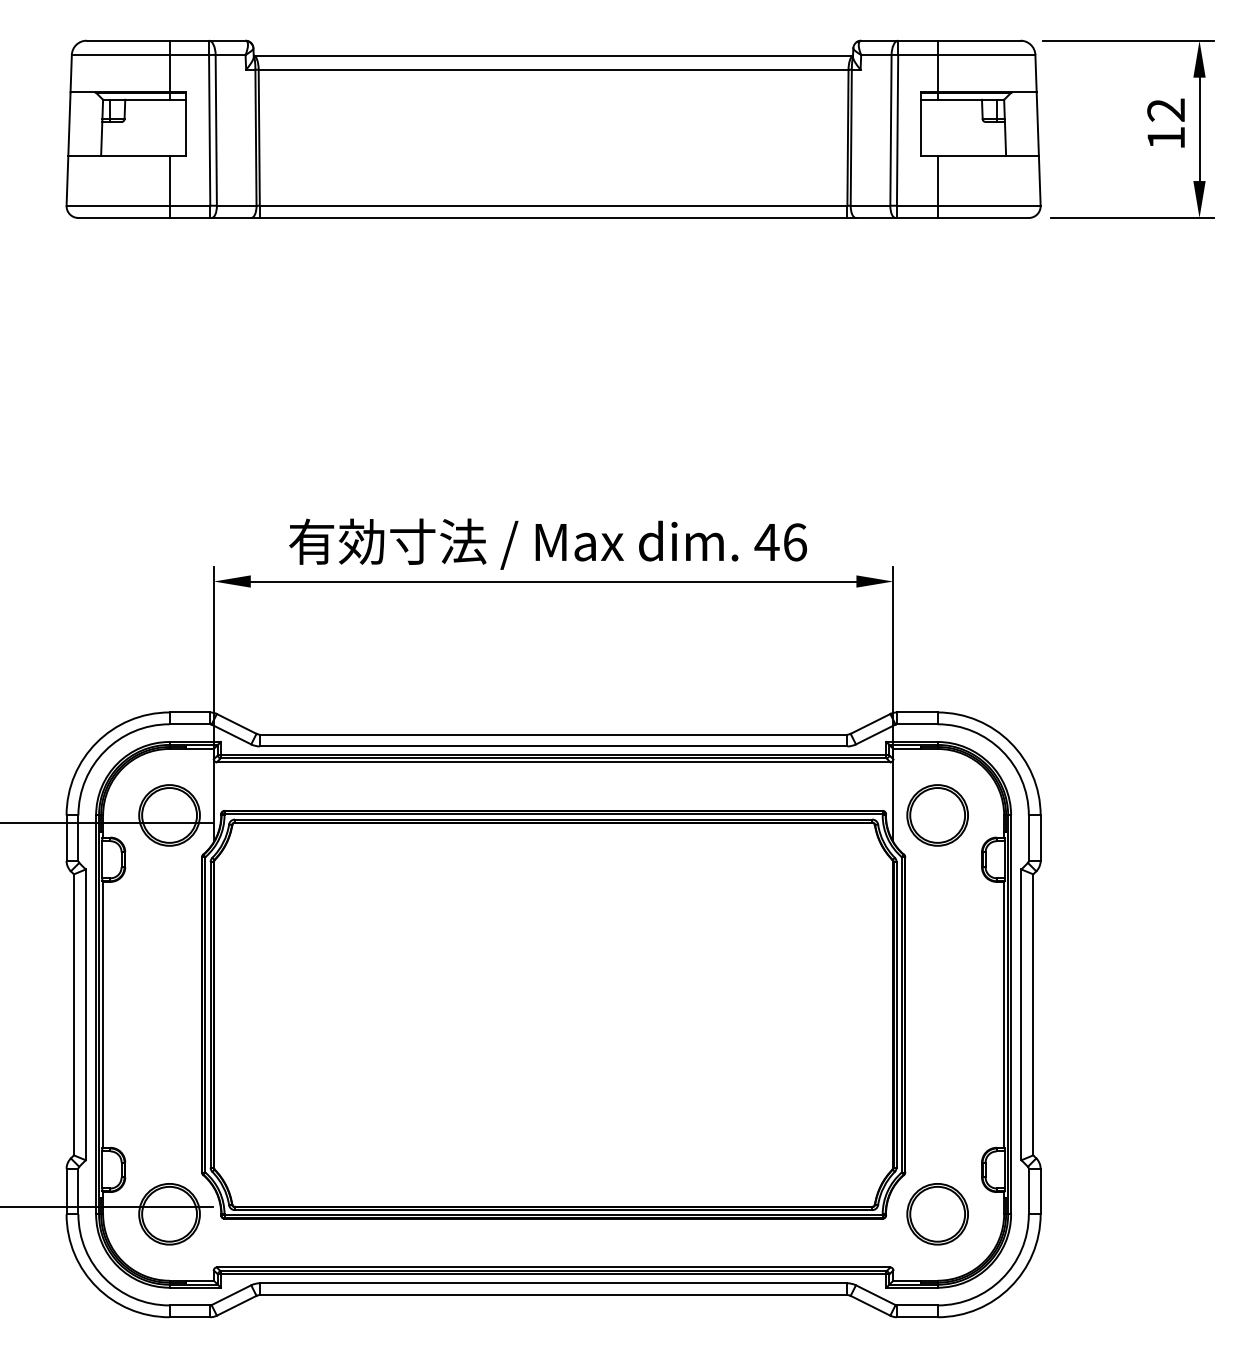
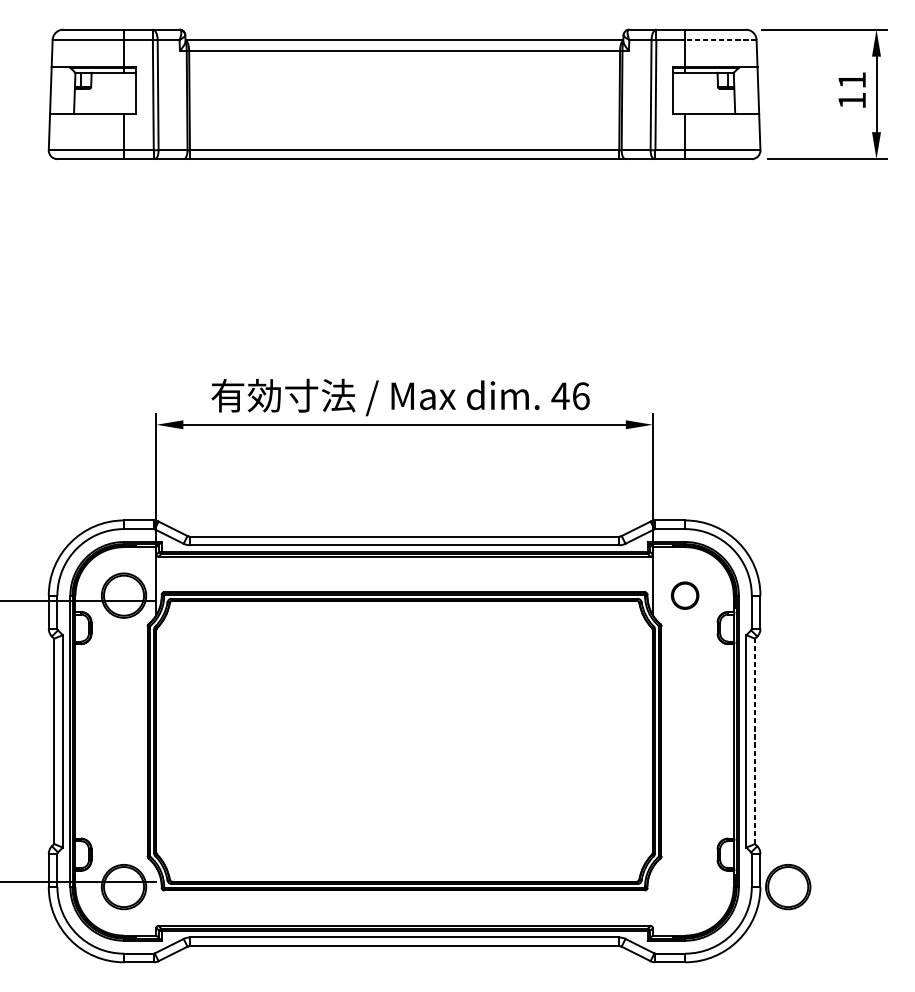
line: (986, 54) -> (720, 39), solid -> dashed
text: (1165, 109) -> (851, 79), 12 -> 11
part: (937, 815) -> (685, 595), size x0.6
line: (1033, 1014) -> (755, 741), solid -> dashed
part: (937, 1214) -> (788, 887), moved

